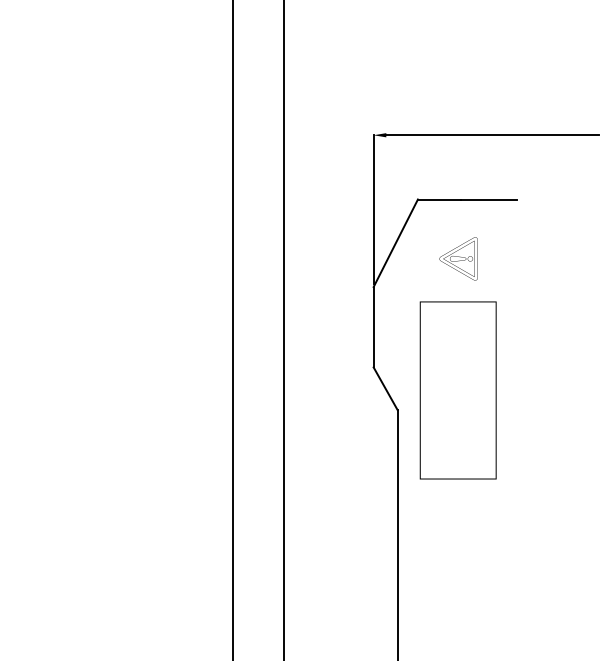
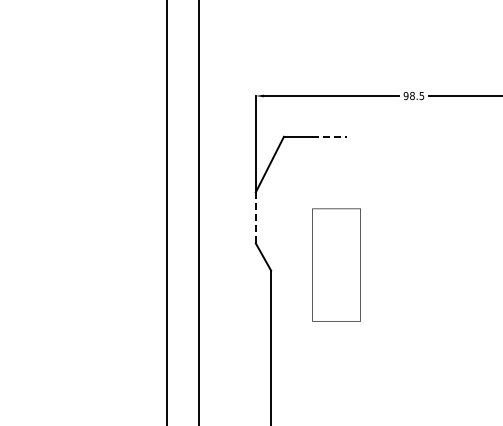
line: (489, 199) -> (329, 136), solid -> dashed
part: (458, 258) -> (309, 174), removed
line: (373, 326) -> (255, 217), solid -> dashed
part: (458, 389) -> (336, 264), moved

